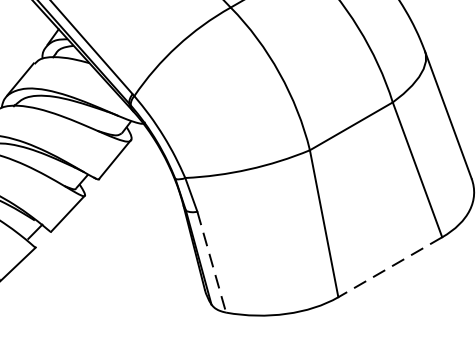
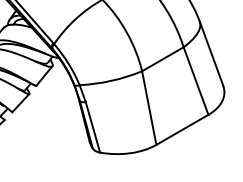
line: (212, 262) -> (93, 127), dashed -> solid
line: (388, 268) -> (181, 130), dashed -> solid

